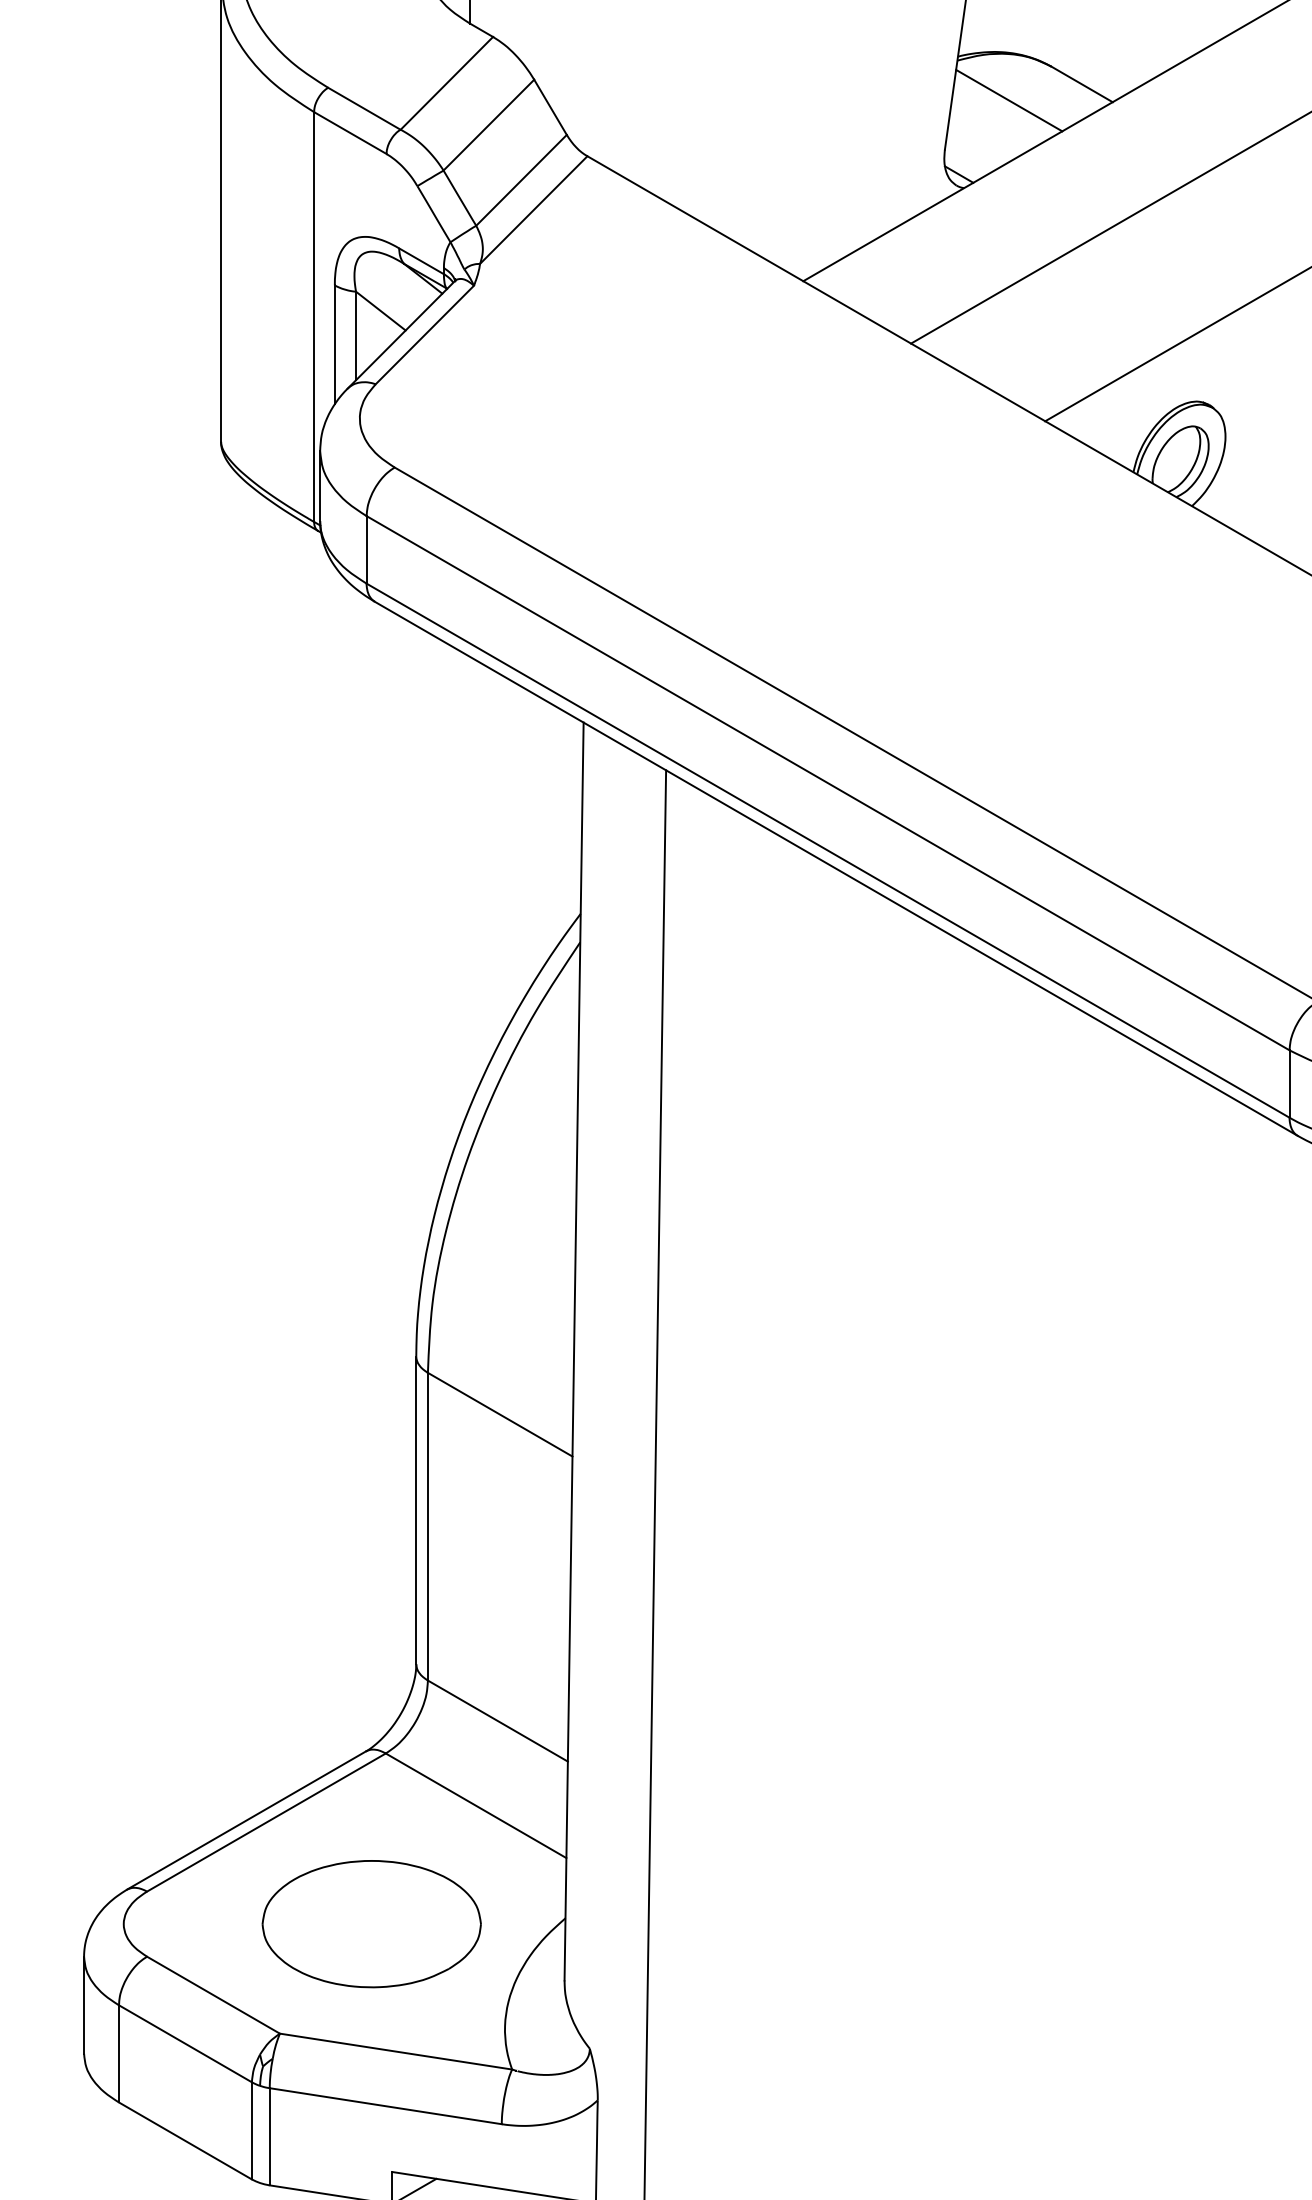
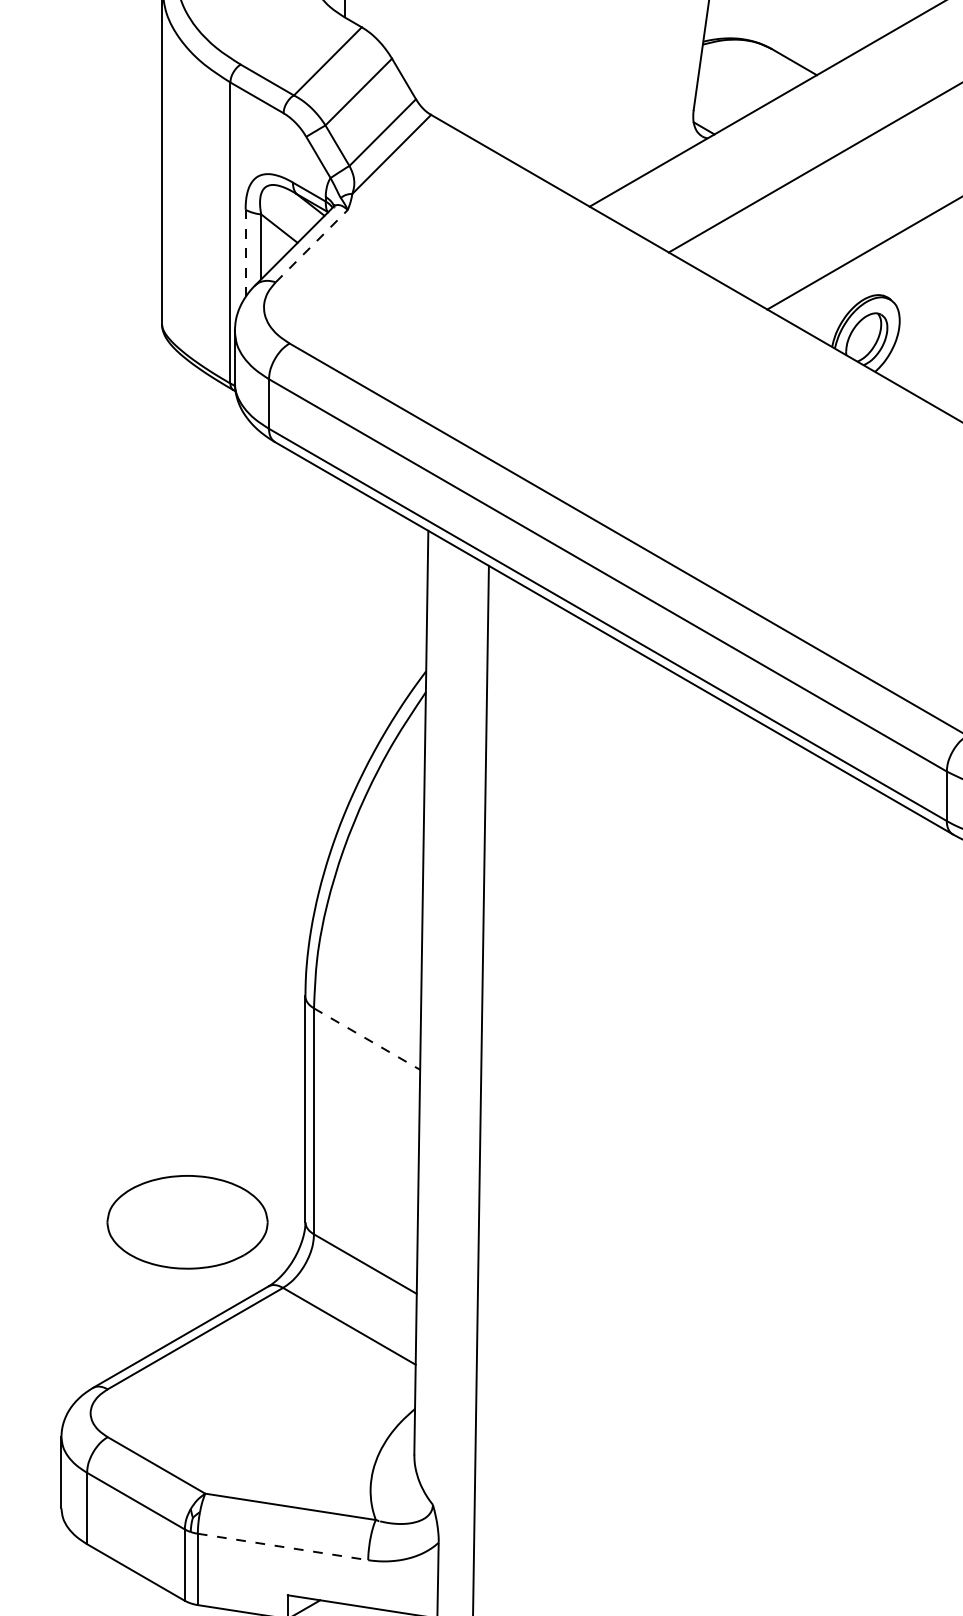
line: (1009, 100) -> (741, 73), removed
line: (424, 335) -> (311, 246), solid -> dashed
line: (334, 344) -> (245, 253), solid -> dashed
line: (500, 1414) -> (367, 1038), solid -> dashed
part: (371, 1924) -> (187, 1222), moved
line: (386, 2106) -> (283, 1547), solid -> dashed

